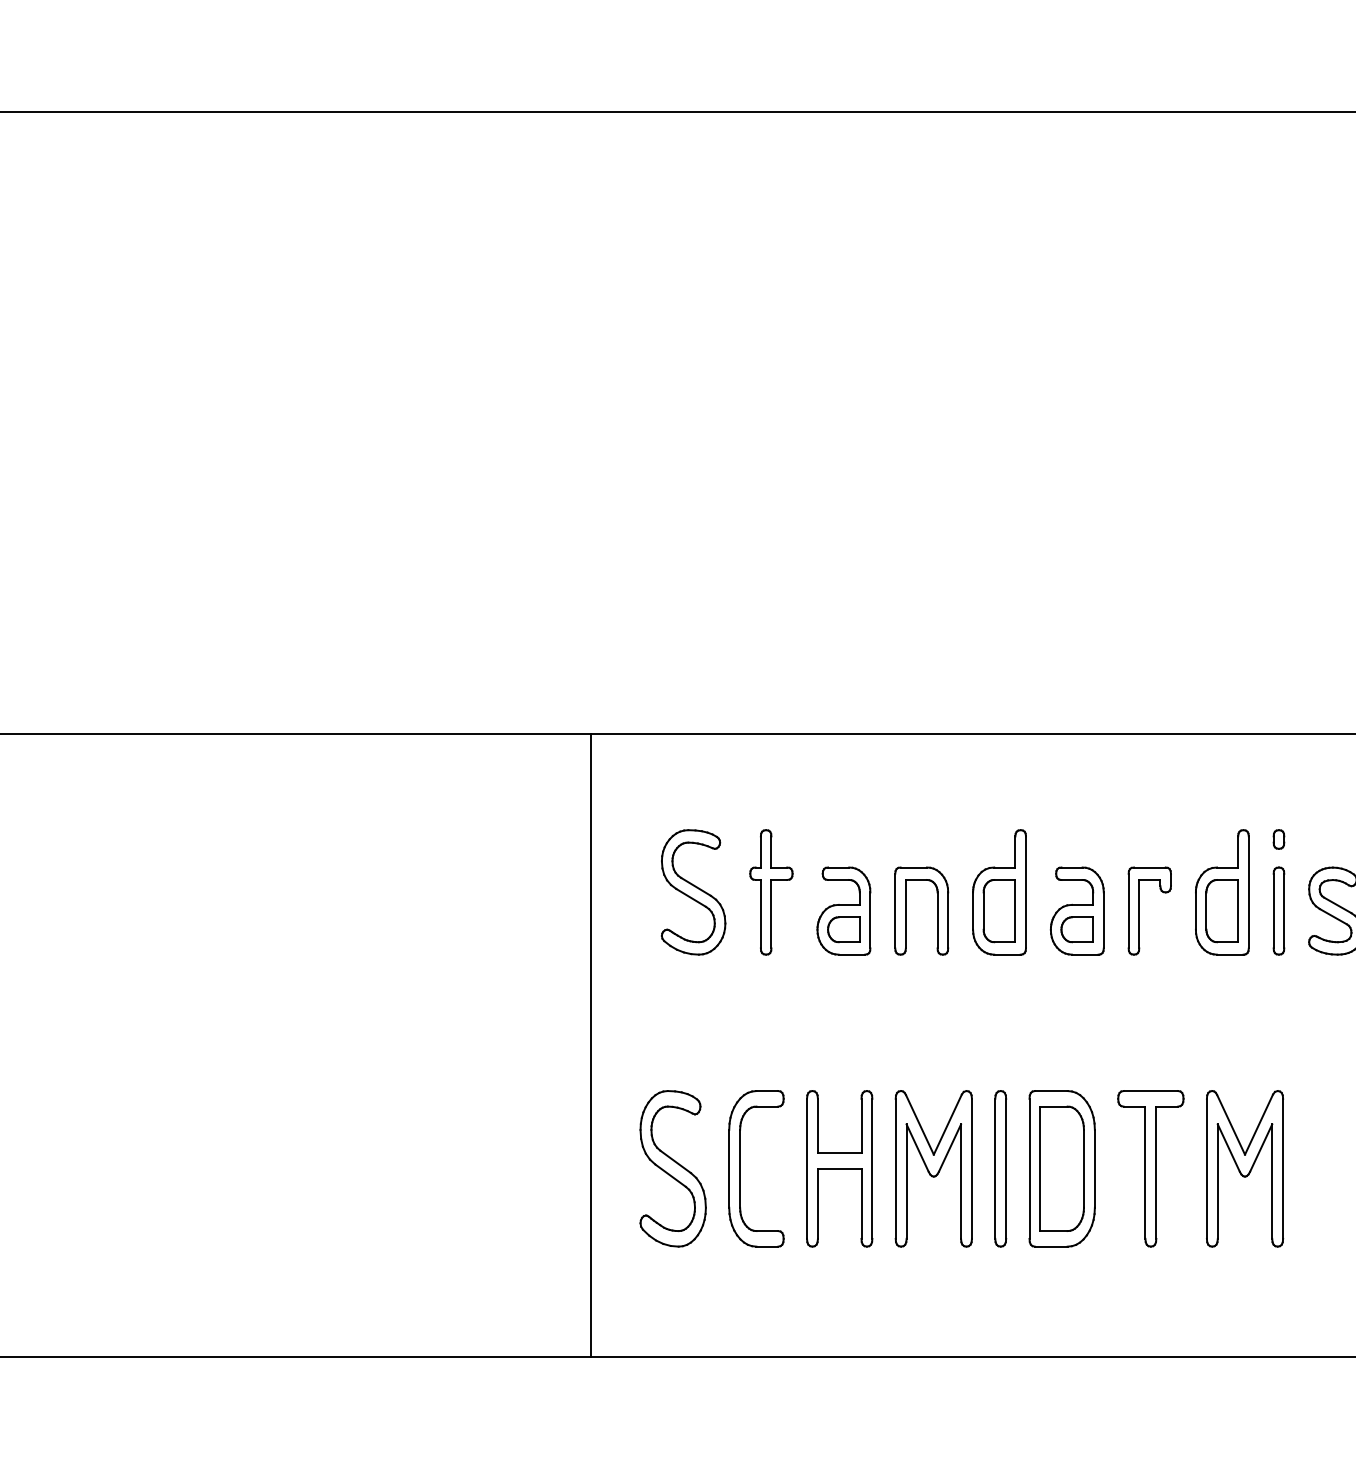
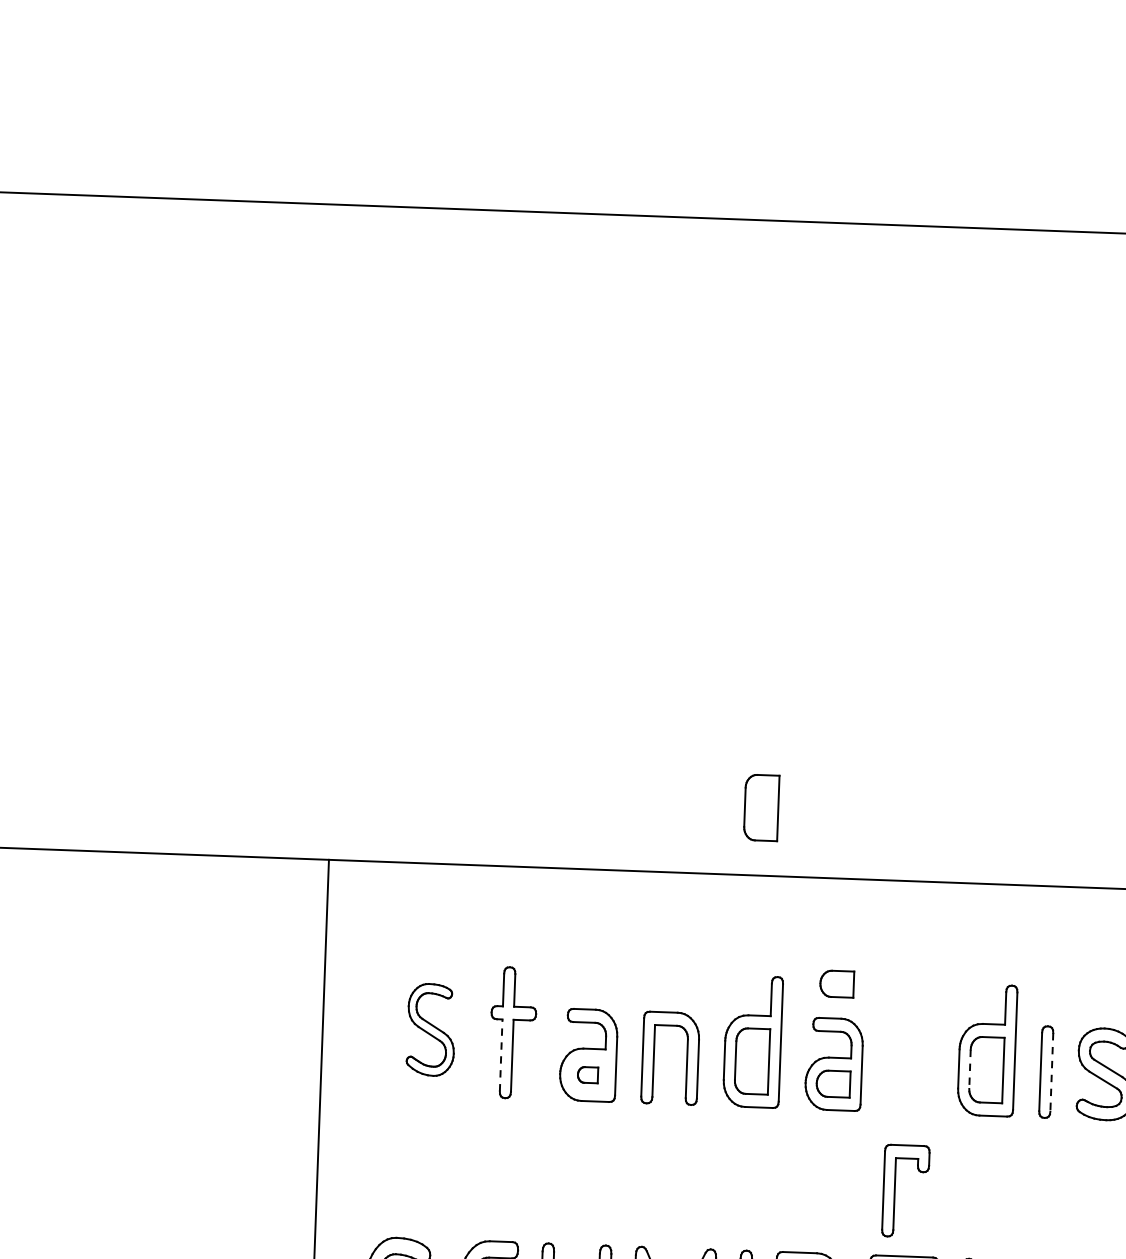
part: (998, 670) -> (760, 808), added
part: (1076, 834) -> (836, 983), added
part: (1278, 839) -> (1048, 996), removed
part: (693, 892) -> (431, 1030), size x0.7
part: (1139, 910) -> (895, 1190), moved
line: (1206, 911) -> (970, 1069), solid -> dashed
line: (1284, 911) -> (1052, 1072), solid -> dashed
line: (760, 913) -> (500, 1054), solid -> dashed
part: (843, 929) -> (587, 1074), size x0.6

